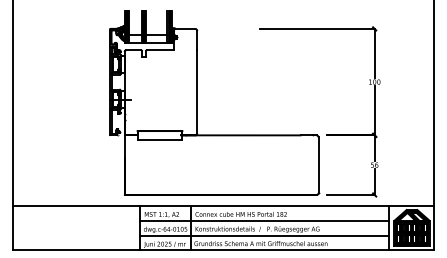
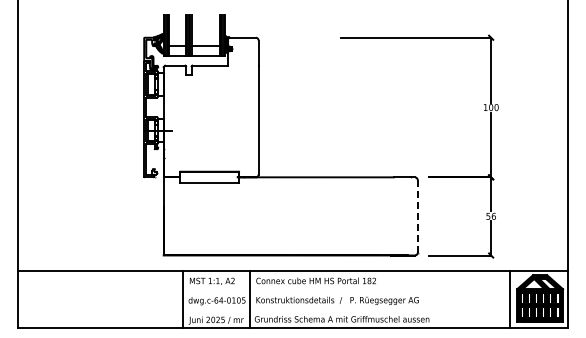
line: (318, 164) -> (417, 215), solid -> dashed
line: (264, 220) -> (346, 289), removed
line: (264, 235) -> (346, 308), removed

